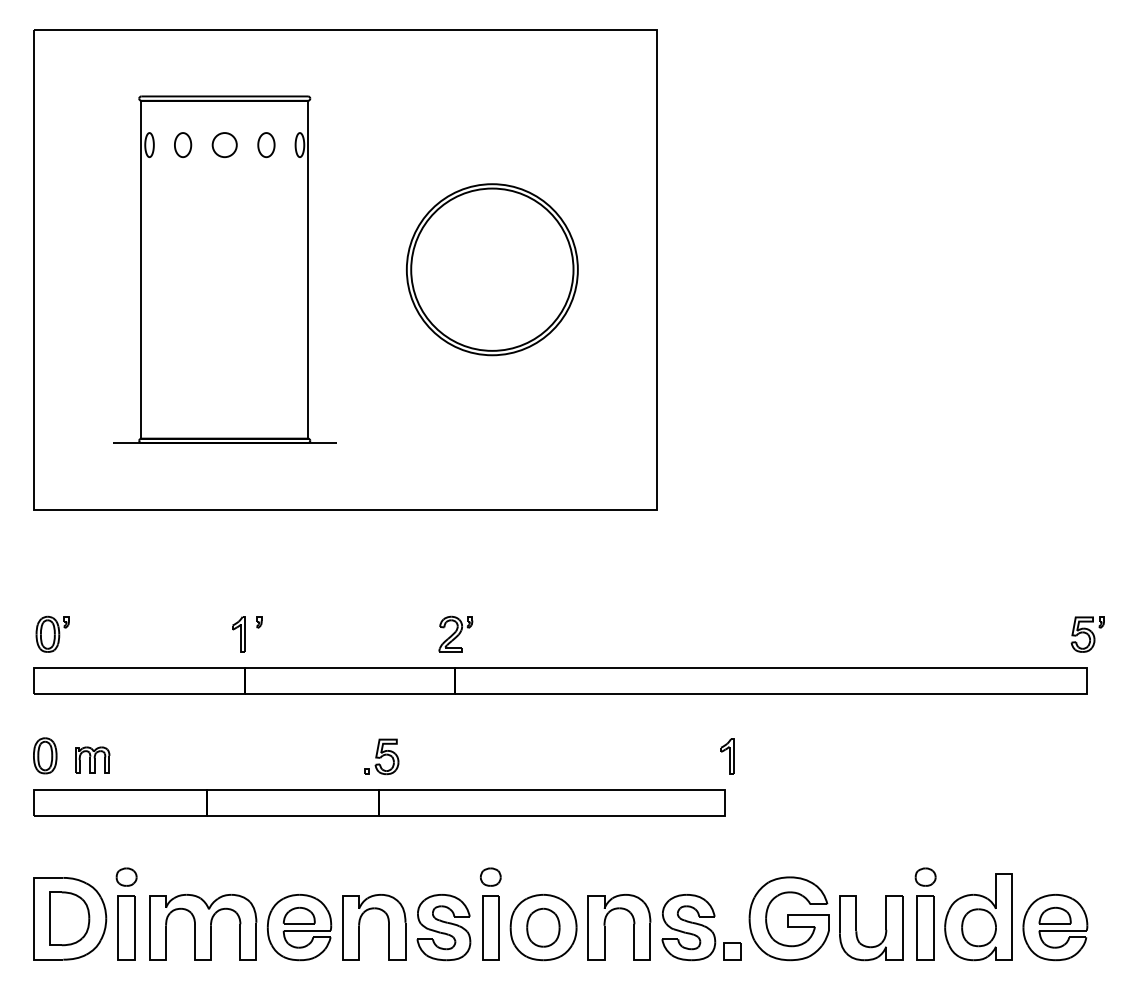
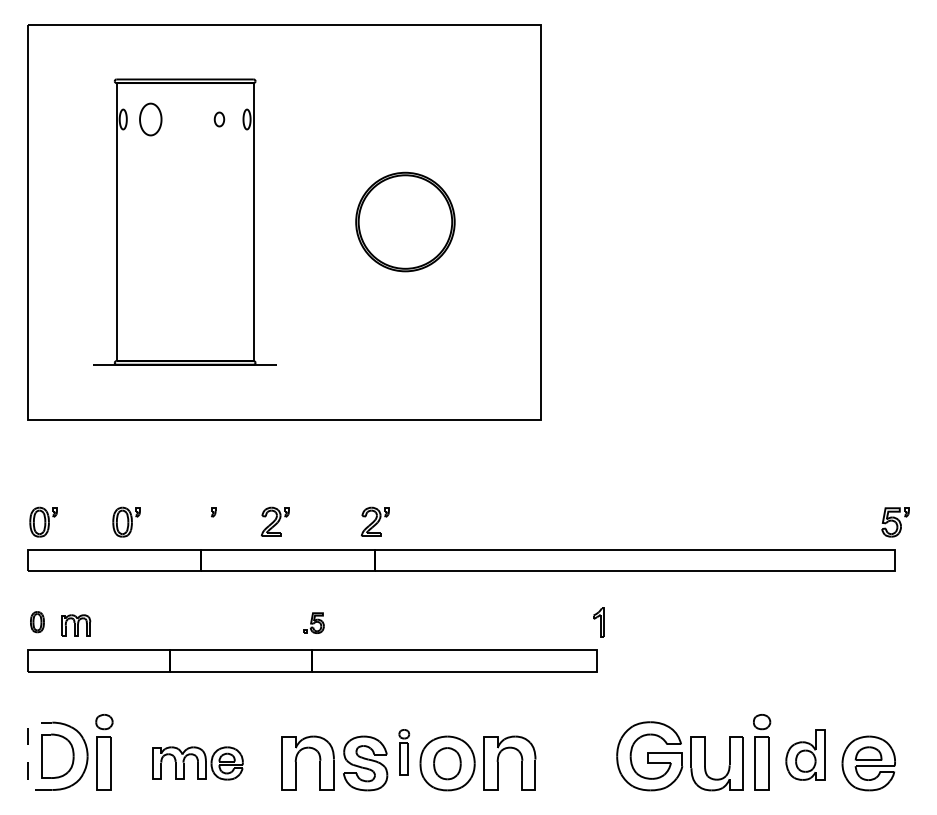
part: (182, 145) -> (150, 119), size x1.6
circle: (223, 145) -> (184, 119), removed
part: (266, 145) -> (219, 119), size x0.7
part: (492, 269) -> (405, 221), size x0.7
part: (153, 633) -> (126, 521), added
part: (238, 633) -> (196, 521), removed
part: (333, 633) -> (274, 521), added
part: (45, 755) -> (37, 621), size x0.7
part: (380, 757) -> (313, 623), size x0.7
part: (491, 914) -> (404, 752), size x0.6
part: (978, 917) -> (805, 755), size x0.7
line: (34, 919) -> (28, 756), solid -> dashed
part: (239, 927) -> (197, 763), size x0.6
part: (701, 927) -> (577, 763), removed

